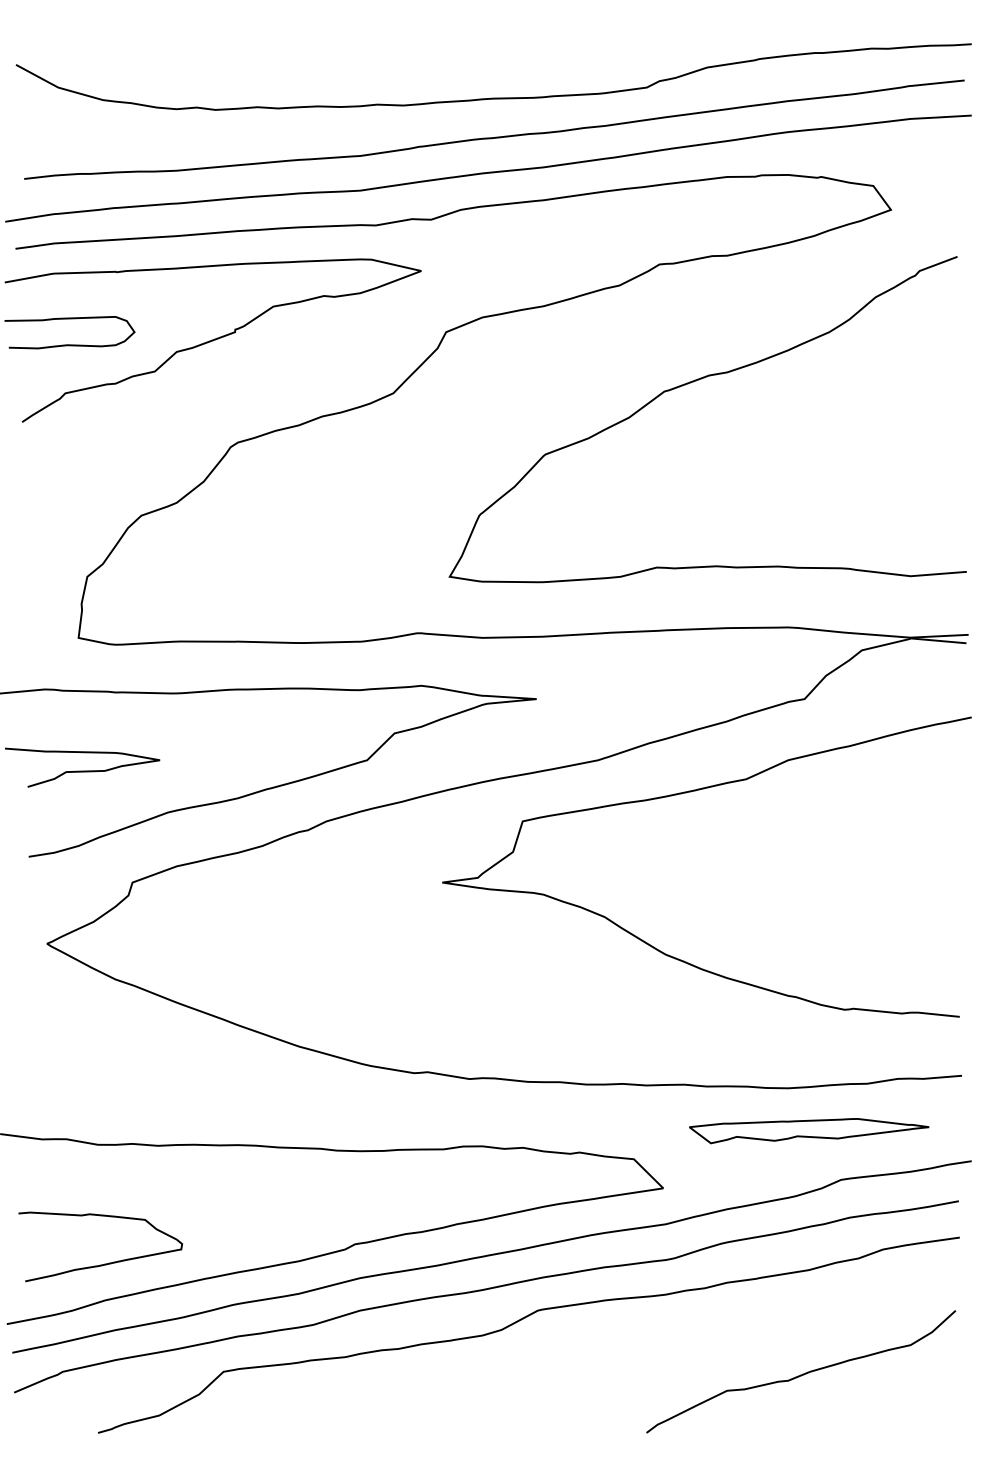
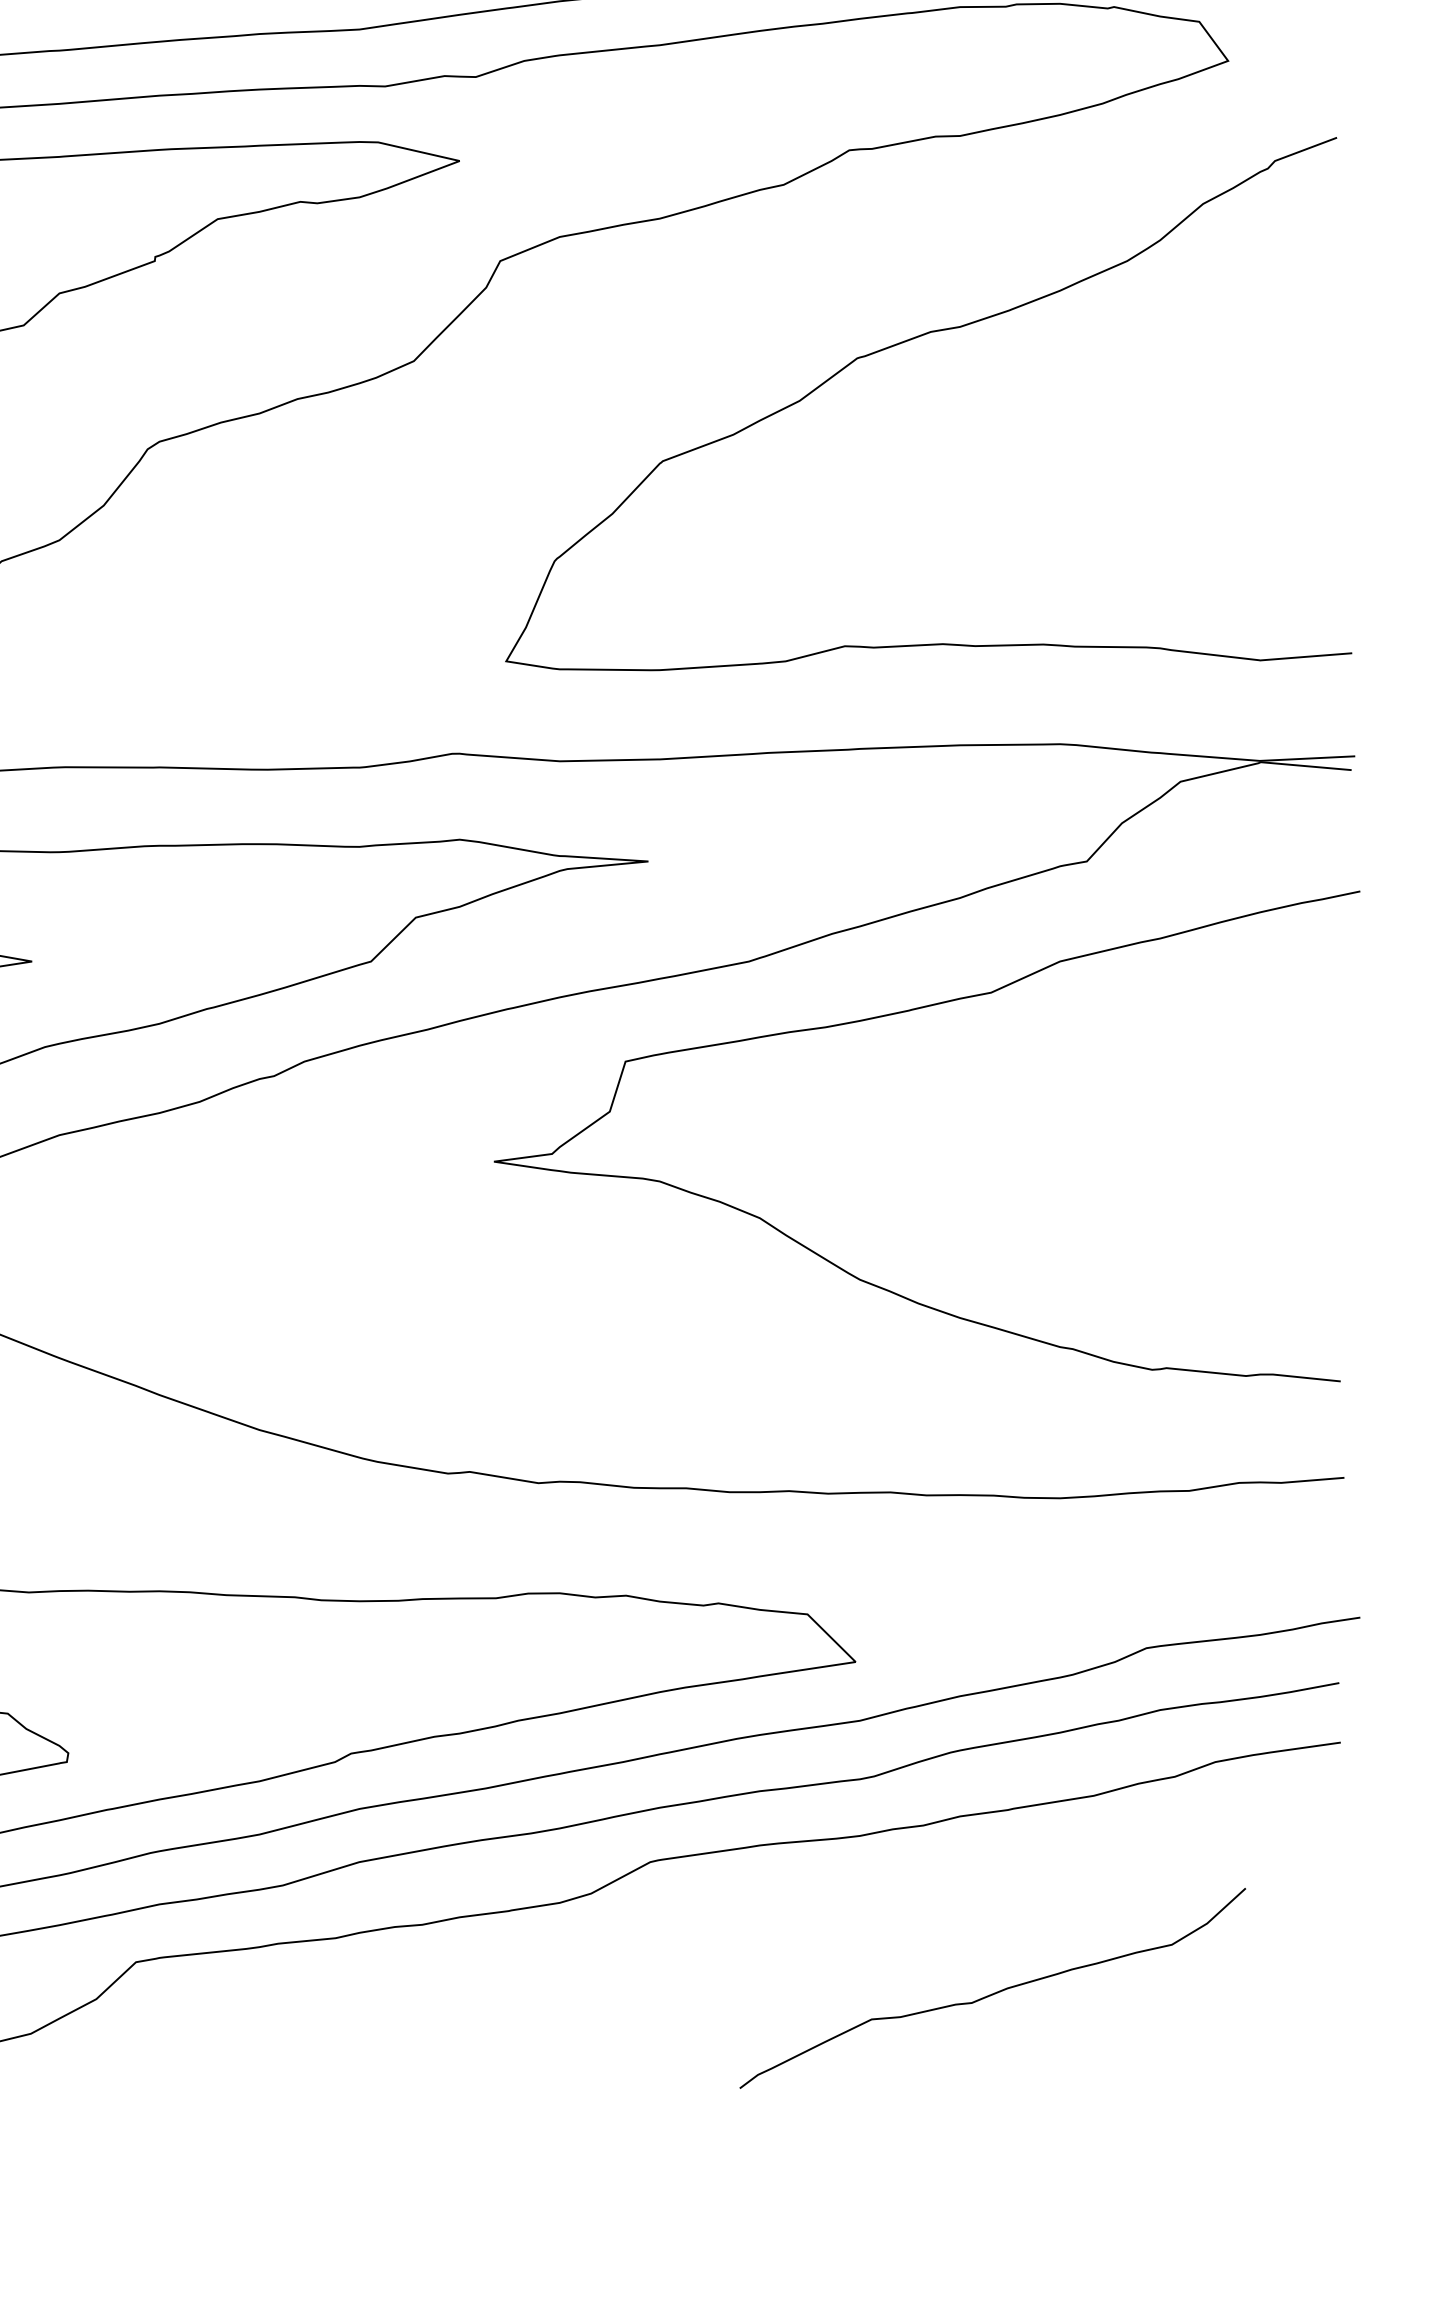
part: (809, 1131) -> (1094, 1568), removed
curve: (802, 1373) -> (995, 1991), moved

